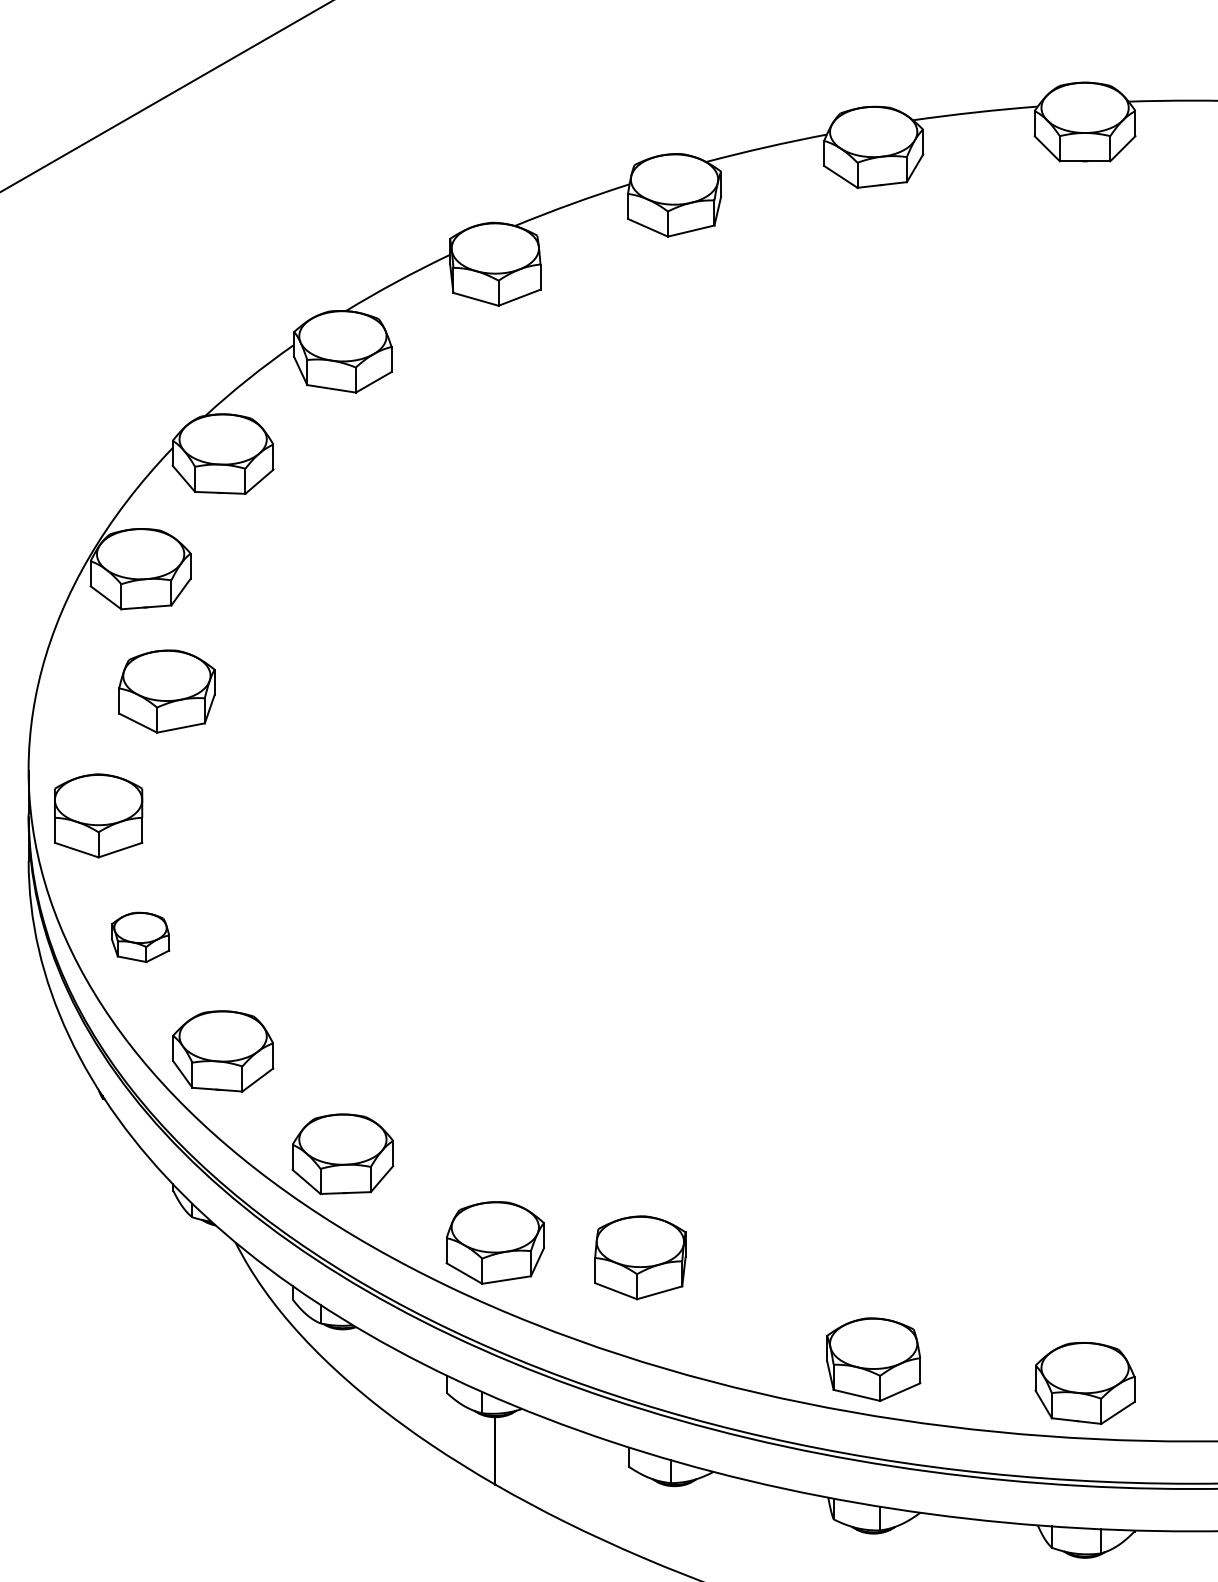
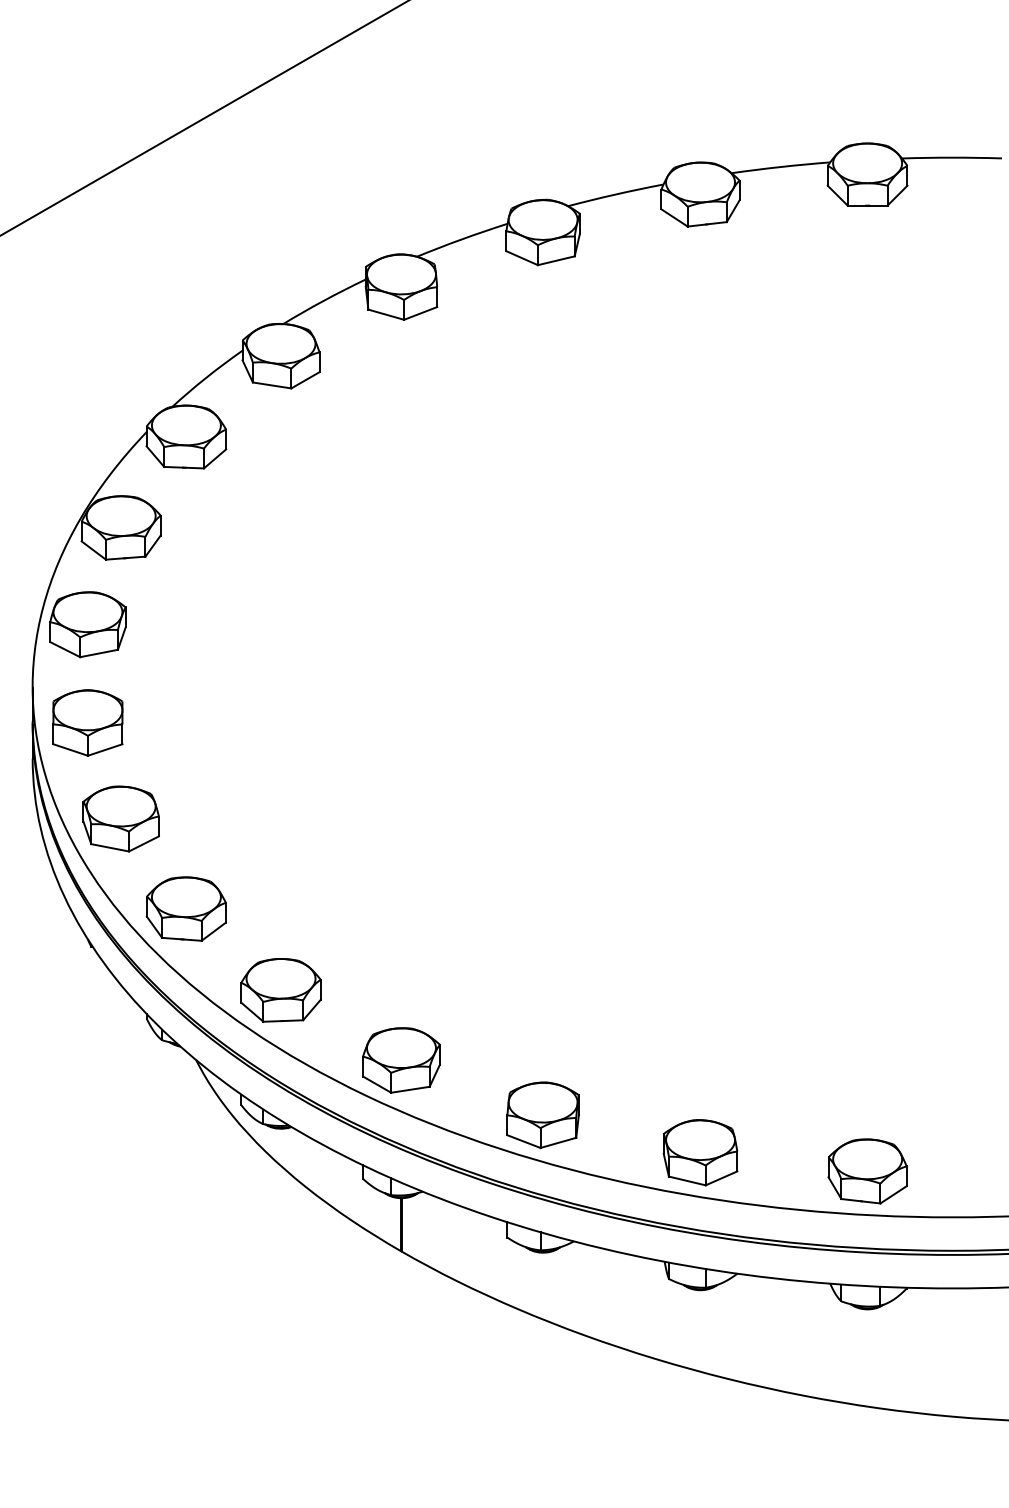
part: (166, 691) -> (87, 624), moved
part: (139, 936) -> (120, 818), size x1.67
part: (639, 1256) -> (542, 1114), moved

